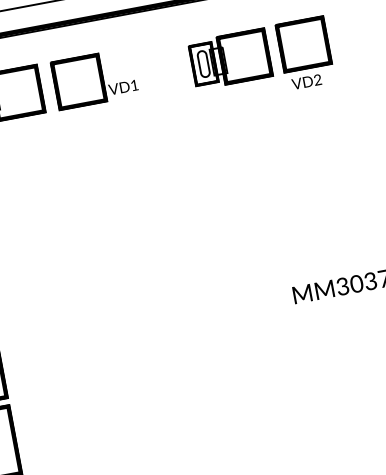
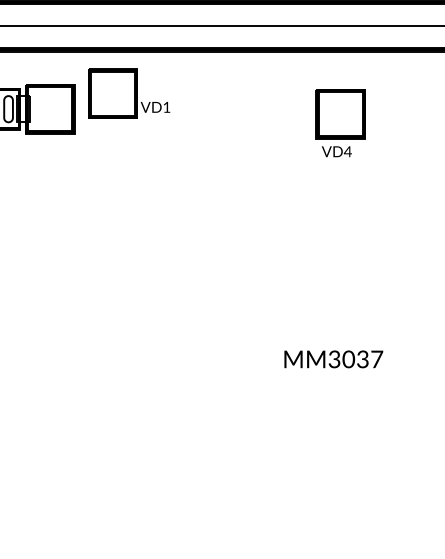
part: (230, 59) -> (265, 115), removed
part: (95, 78) -> (129, 93), moved
text: (317, 79) -> (347, 151), VD2 -> VD4

